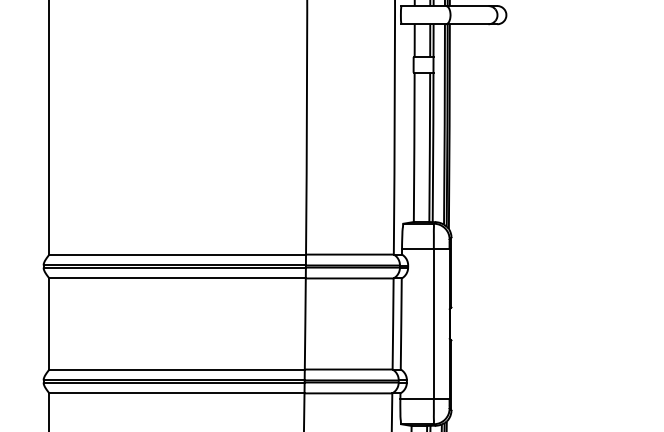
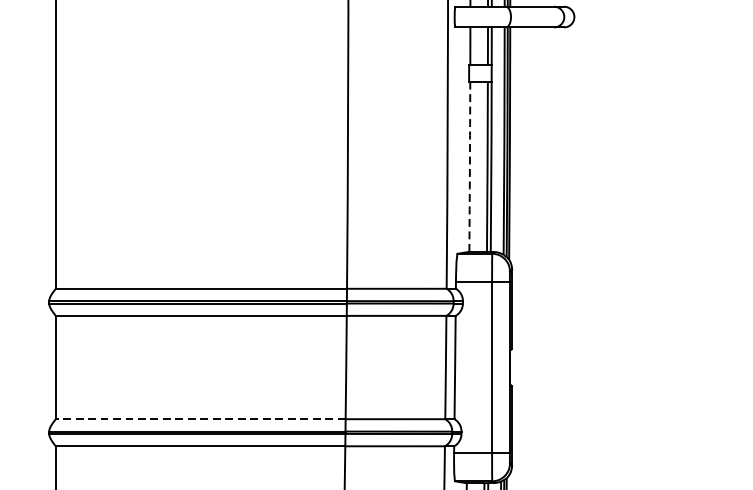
arc: (414, 147) -> (470, 167), solid -> dashed
line: (177, 369) -> (201, 419), solid -> dashed

